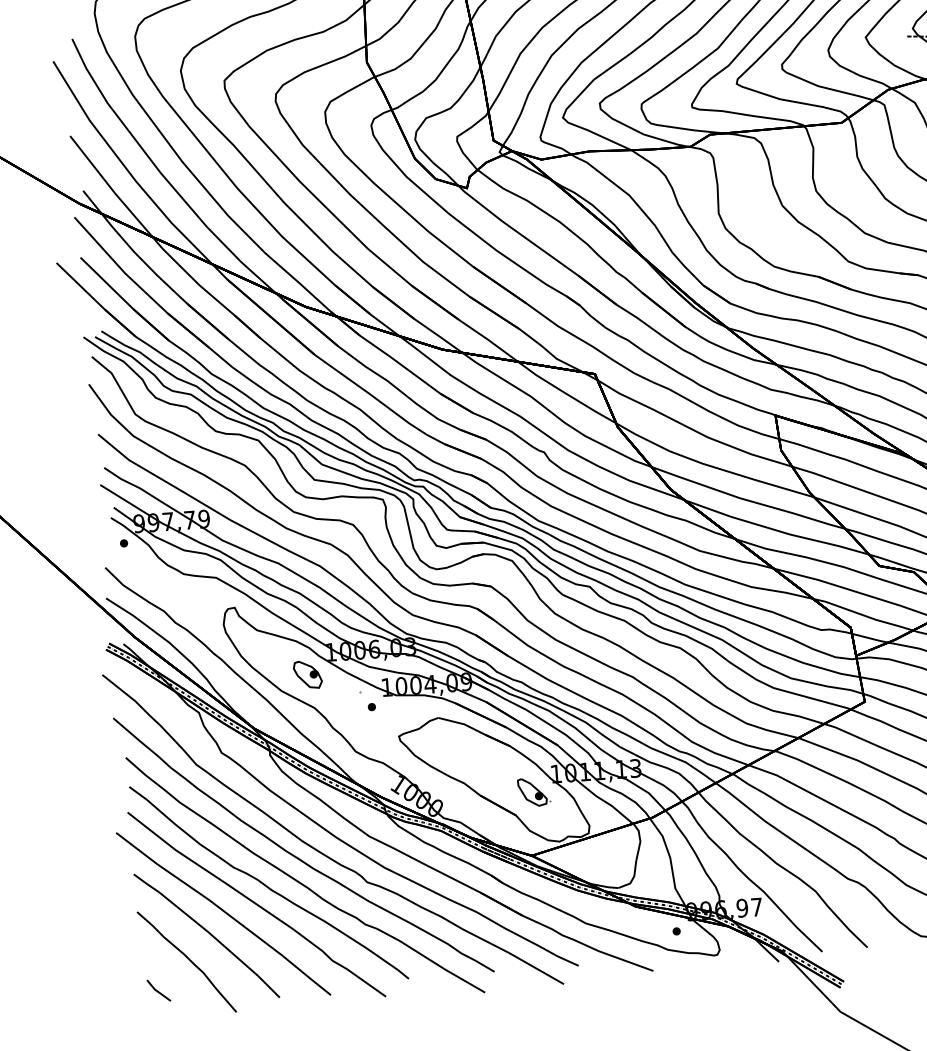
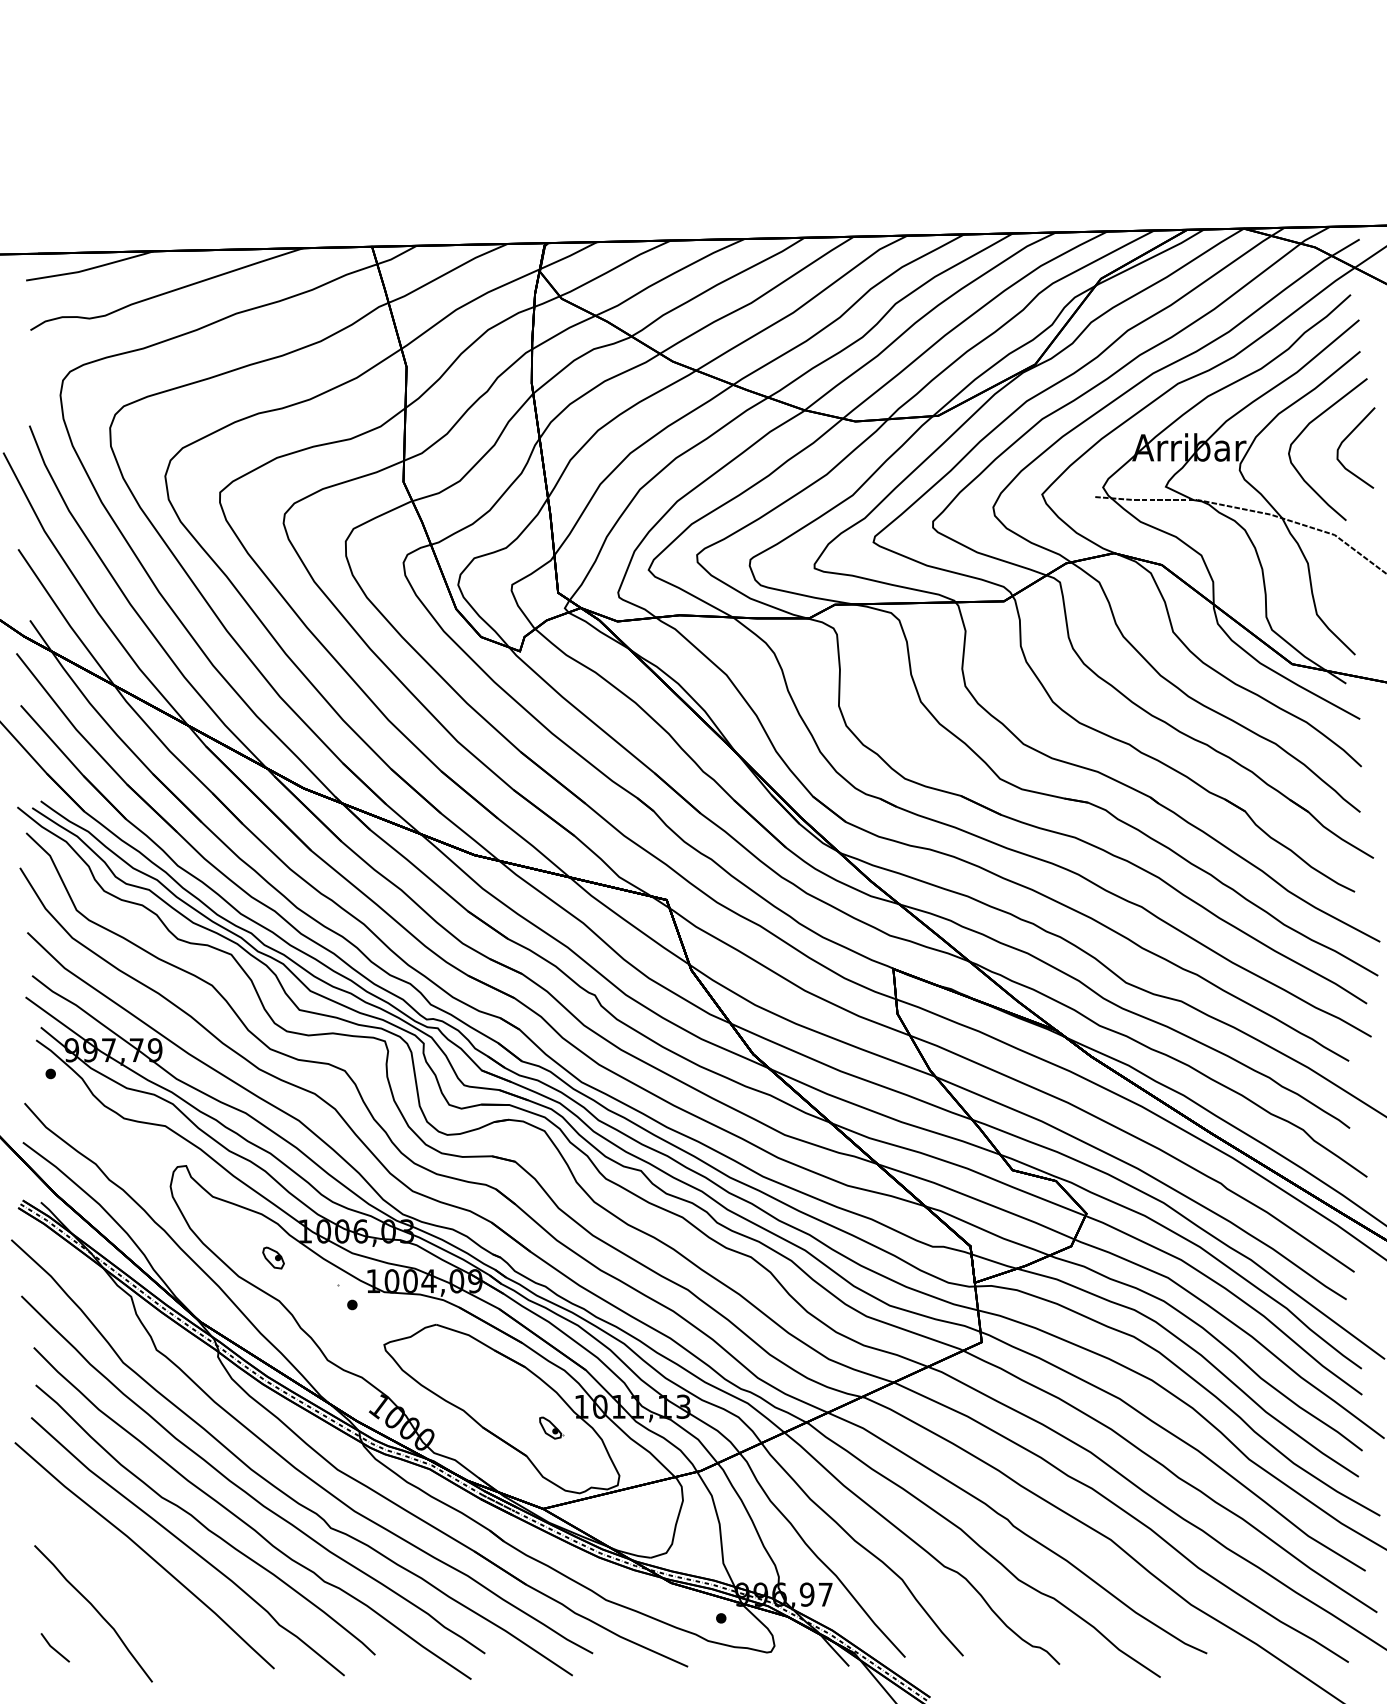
part: (307, 674) -> (273, 1257), size x0.6
part: (533, 791) -> (551, 1427), size x0.6
curve: (208, 932) -> (123, 1578), removed

